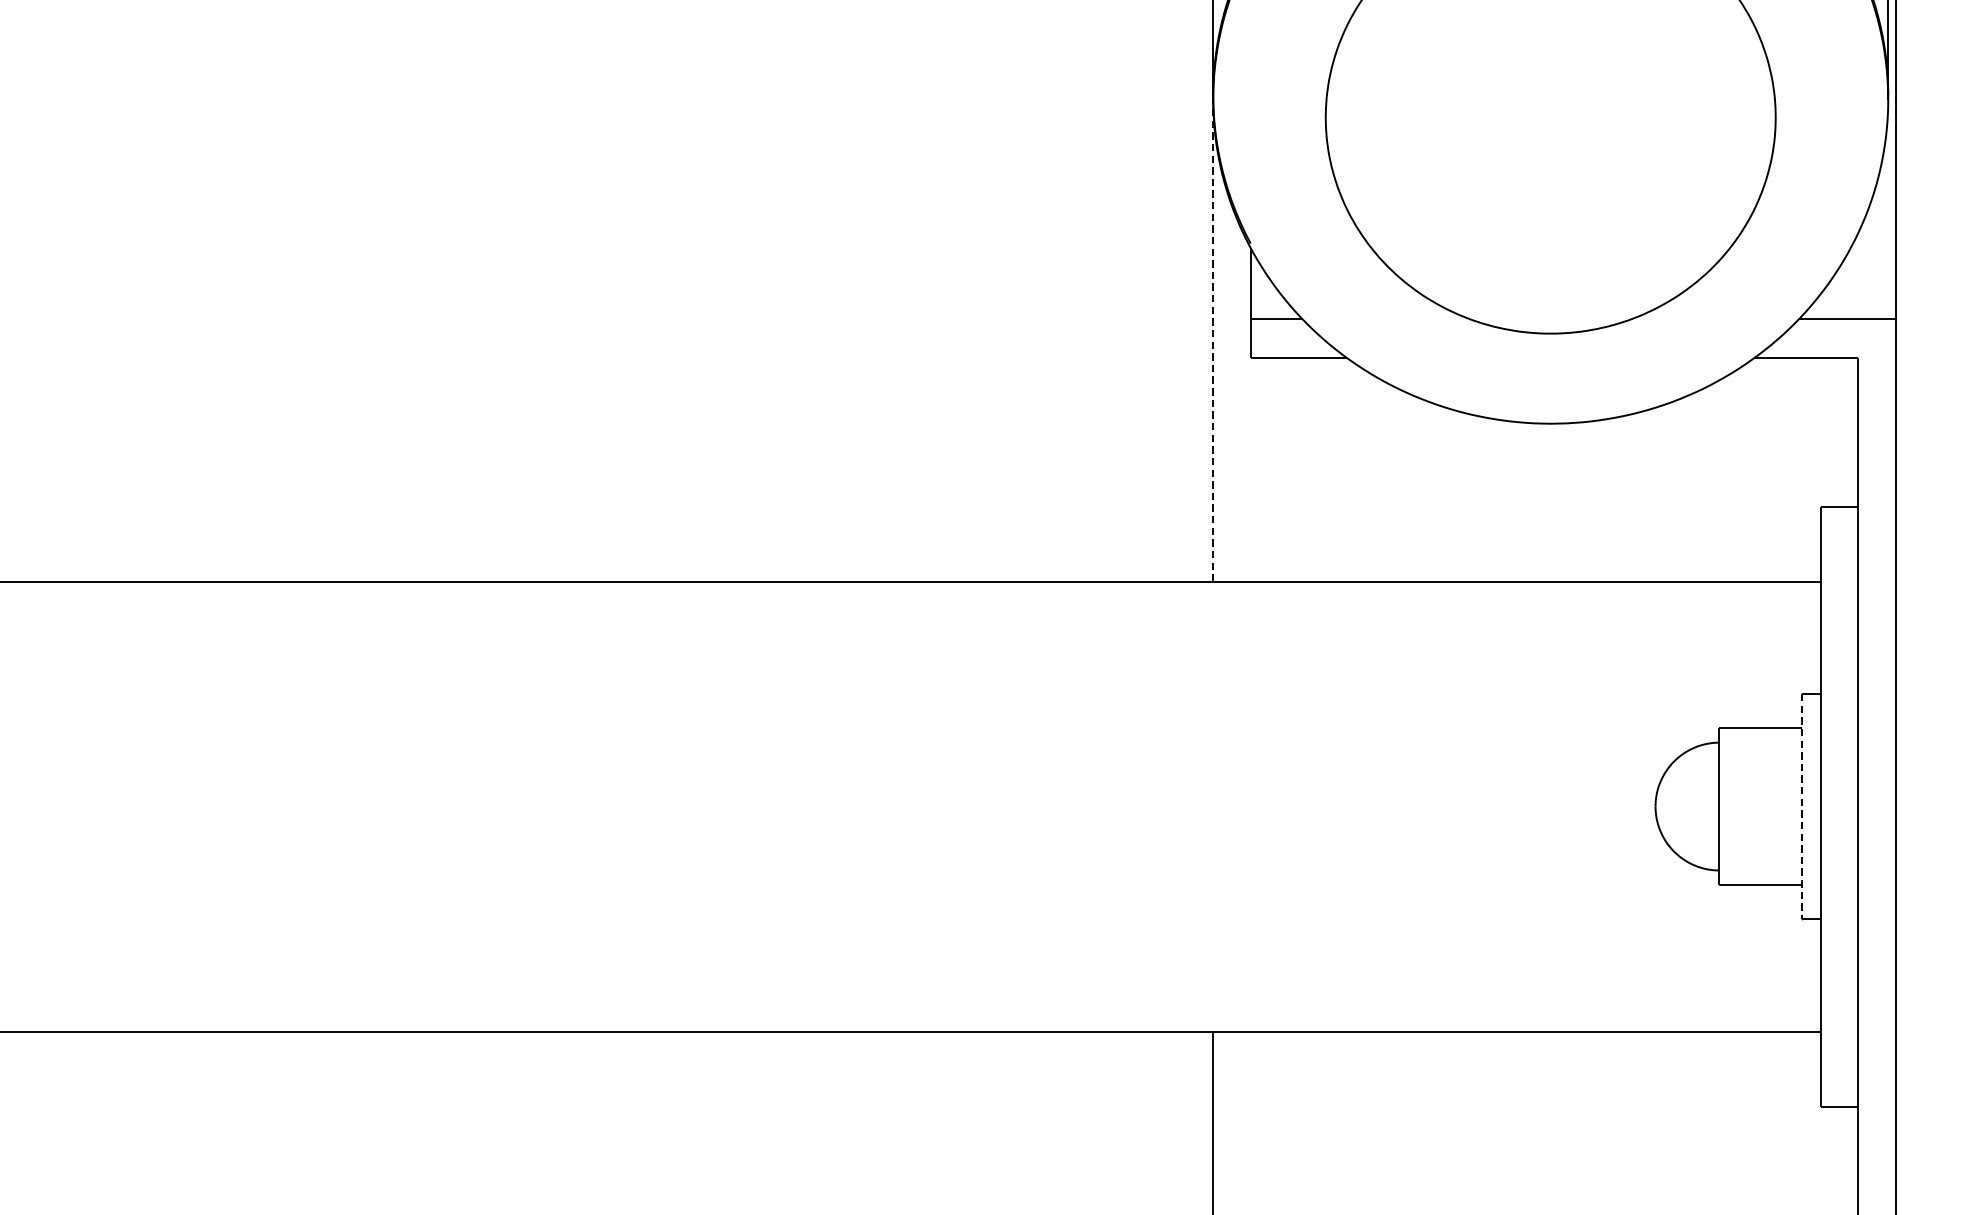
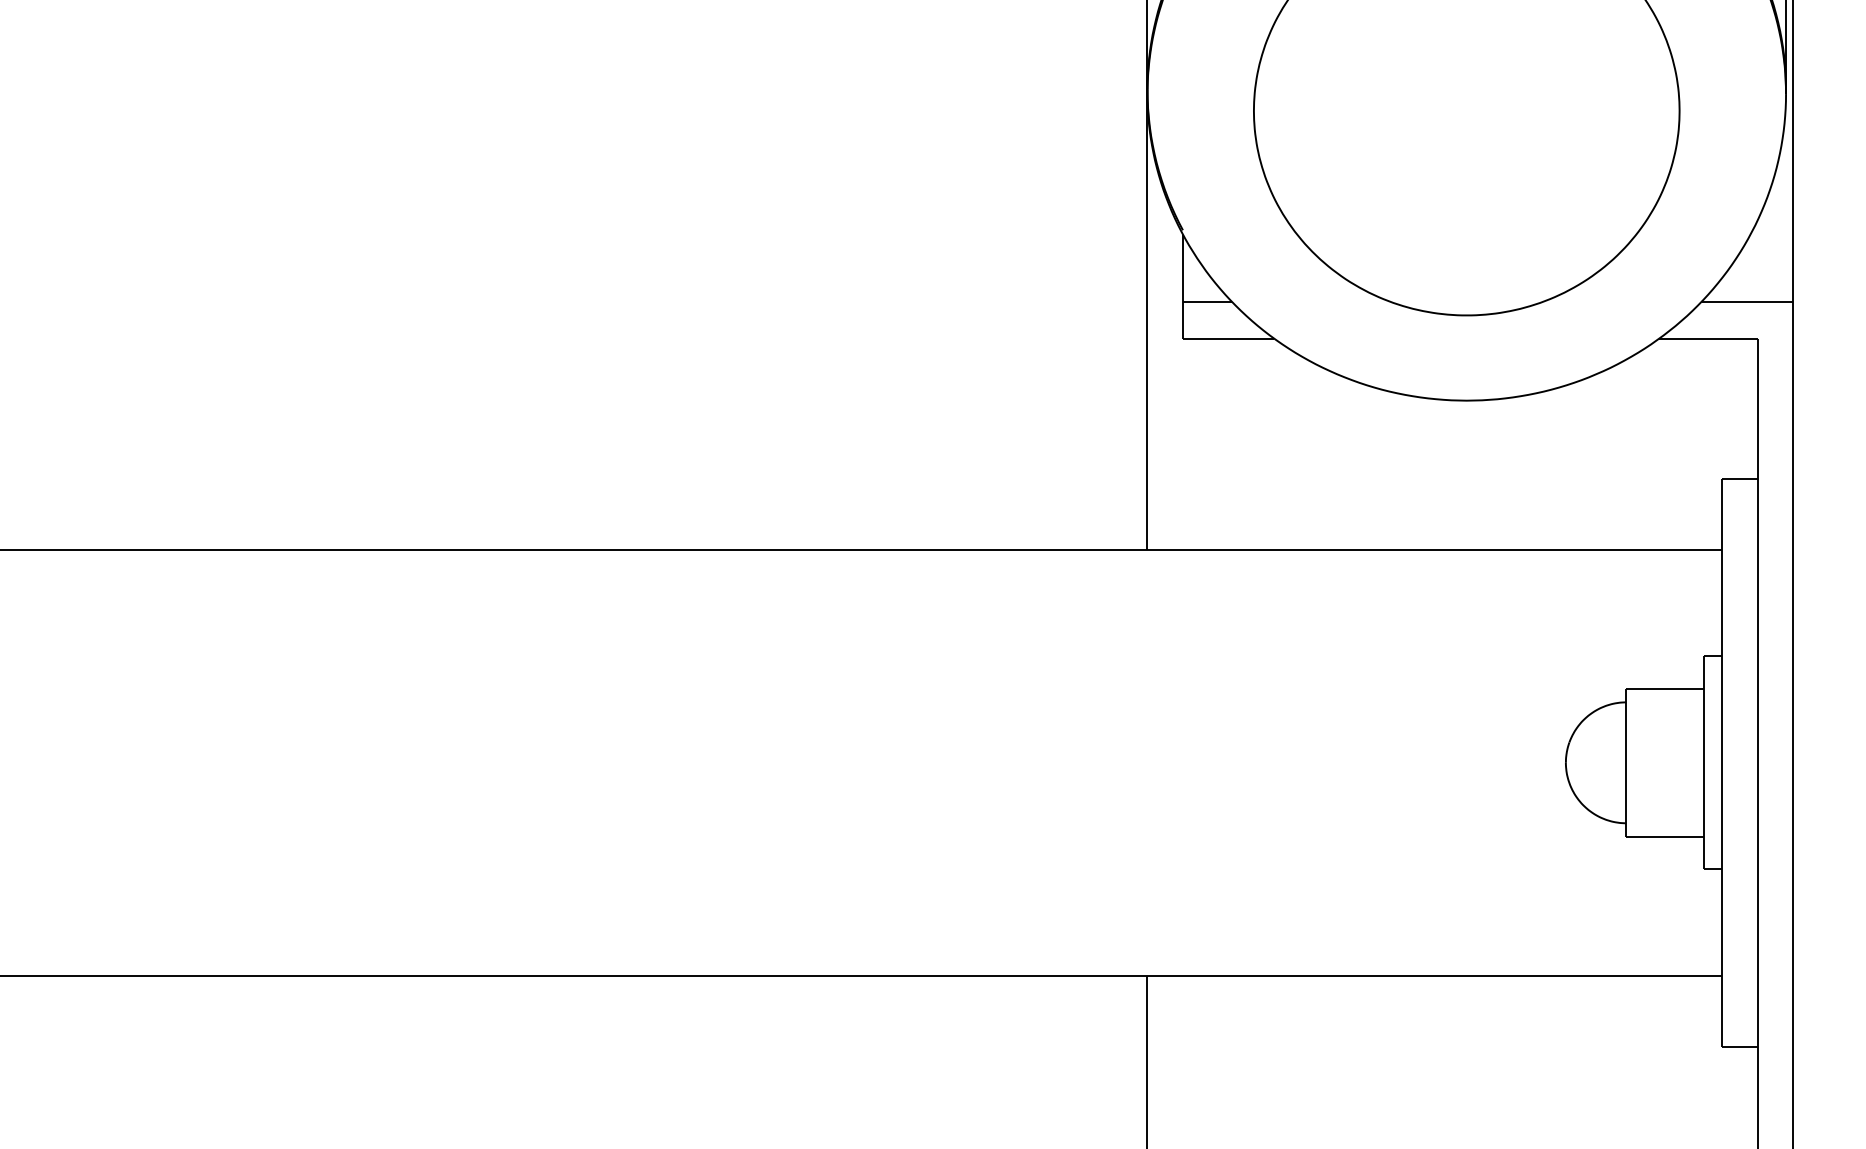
line: (1213, 341) -> (1147, 322), dashed -> solid
line: (1802, 807) -> (1704, 763), dashed -> solid

